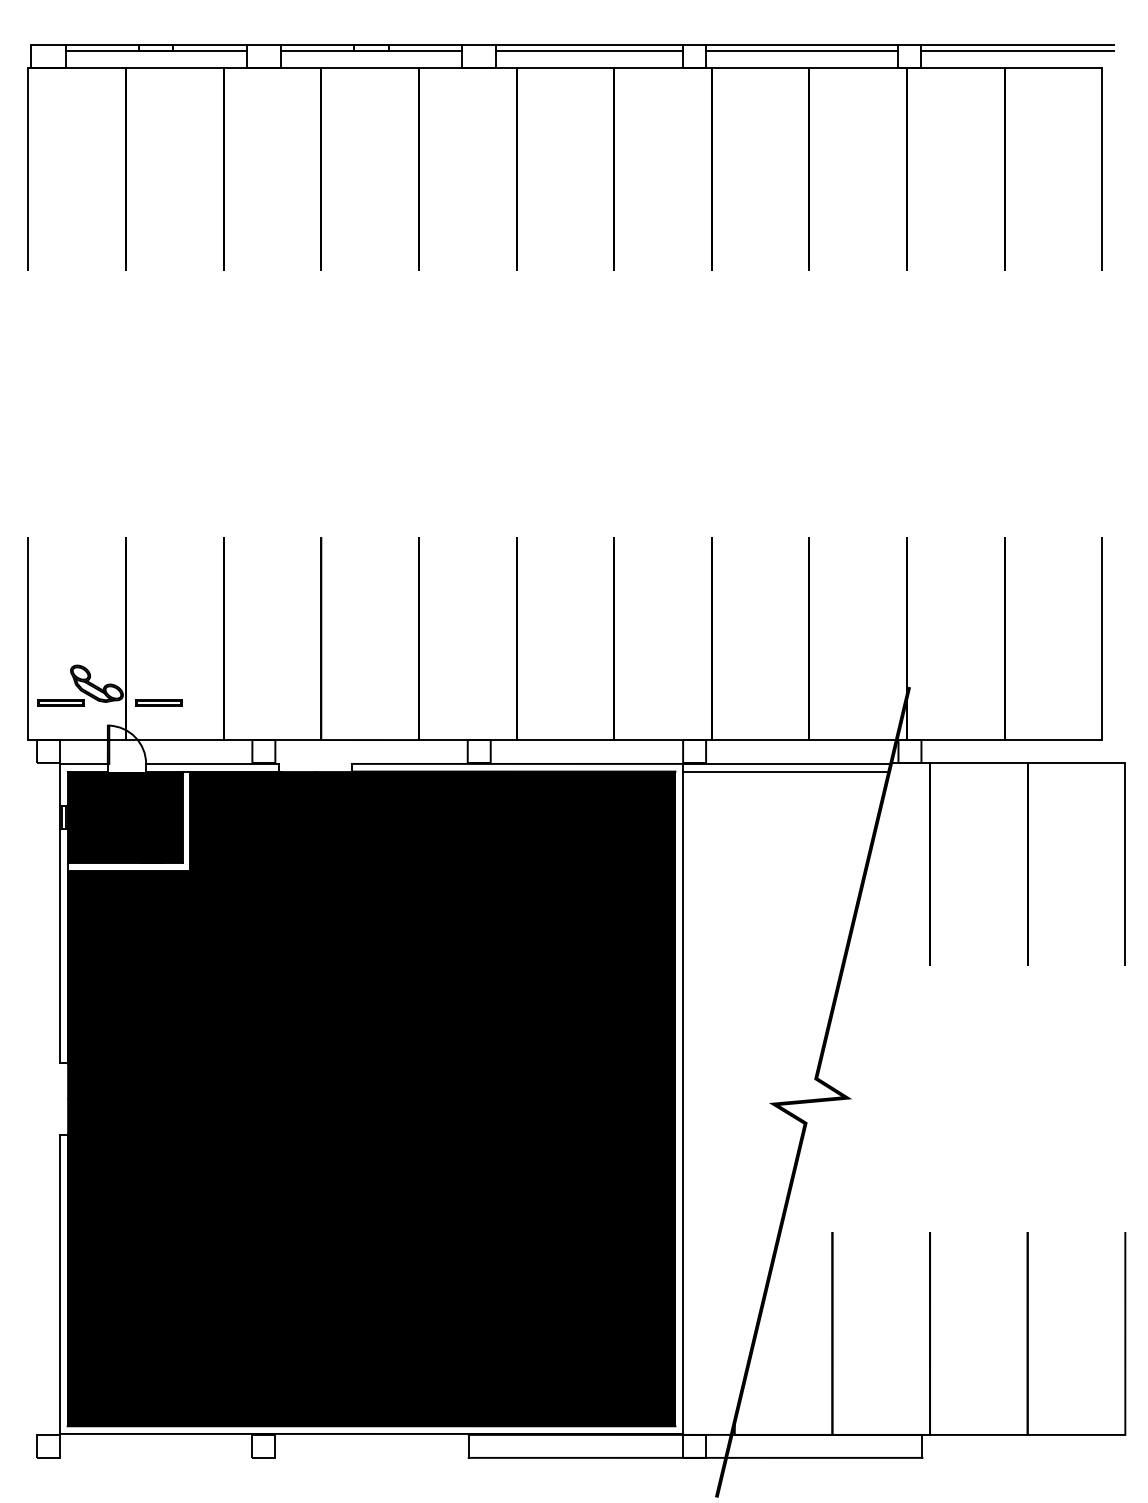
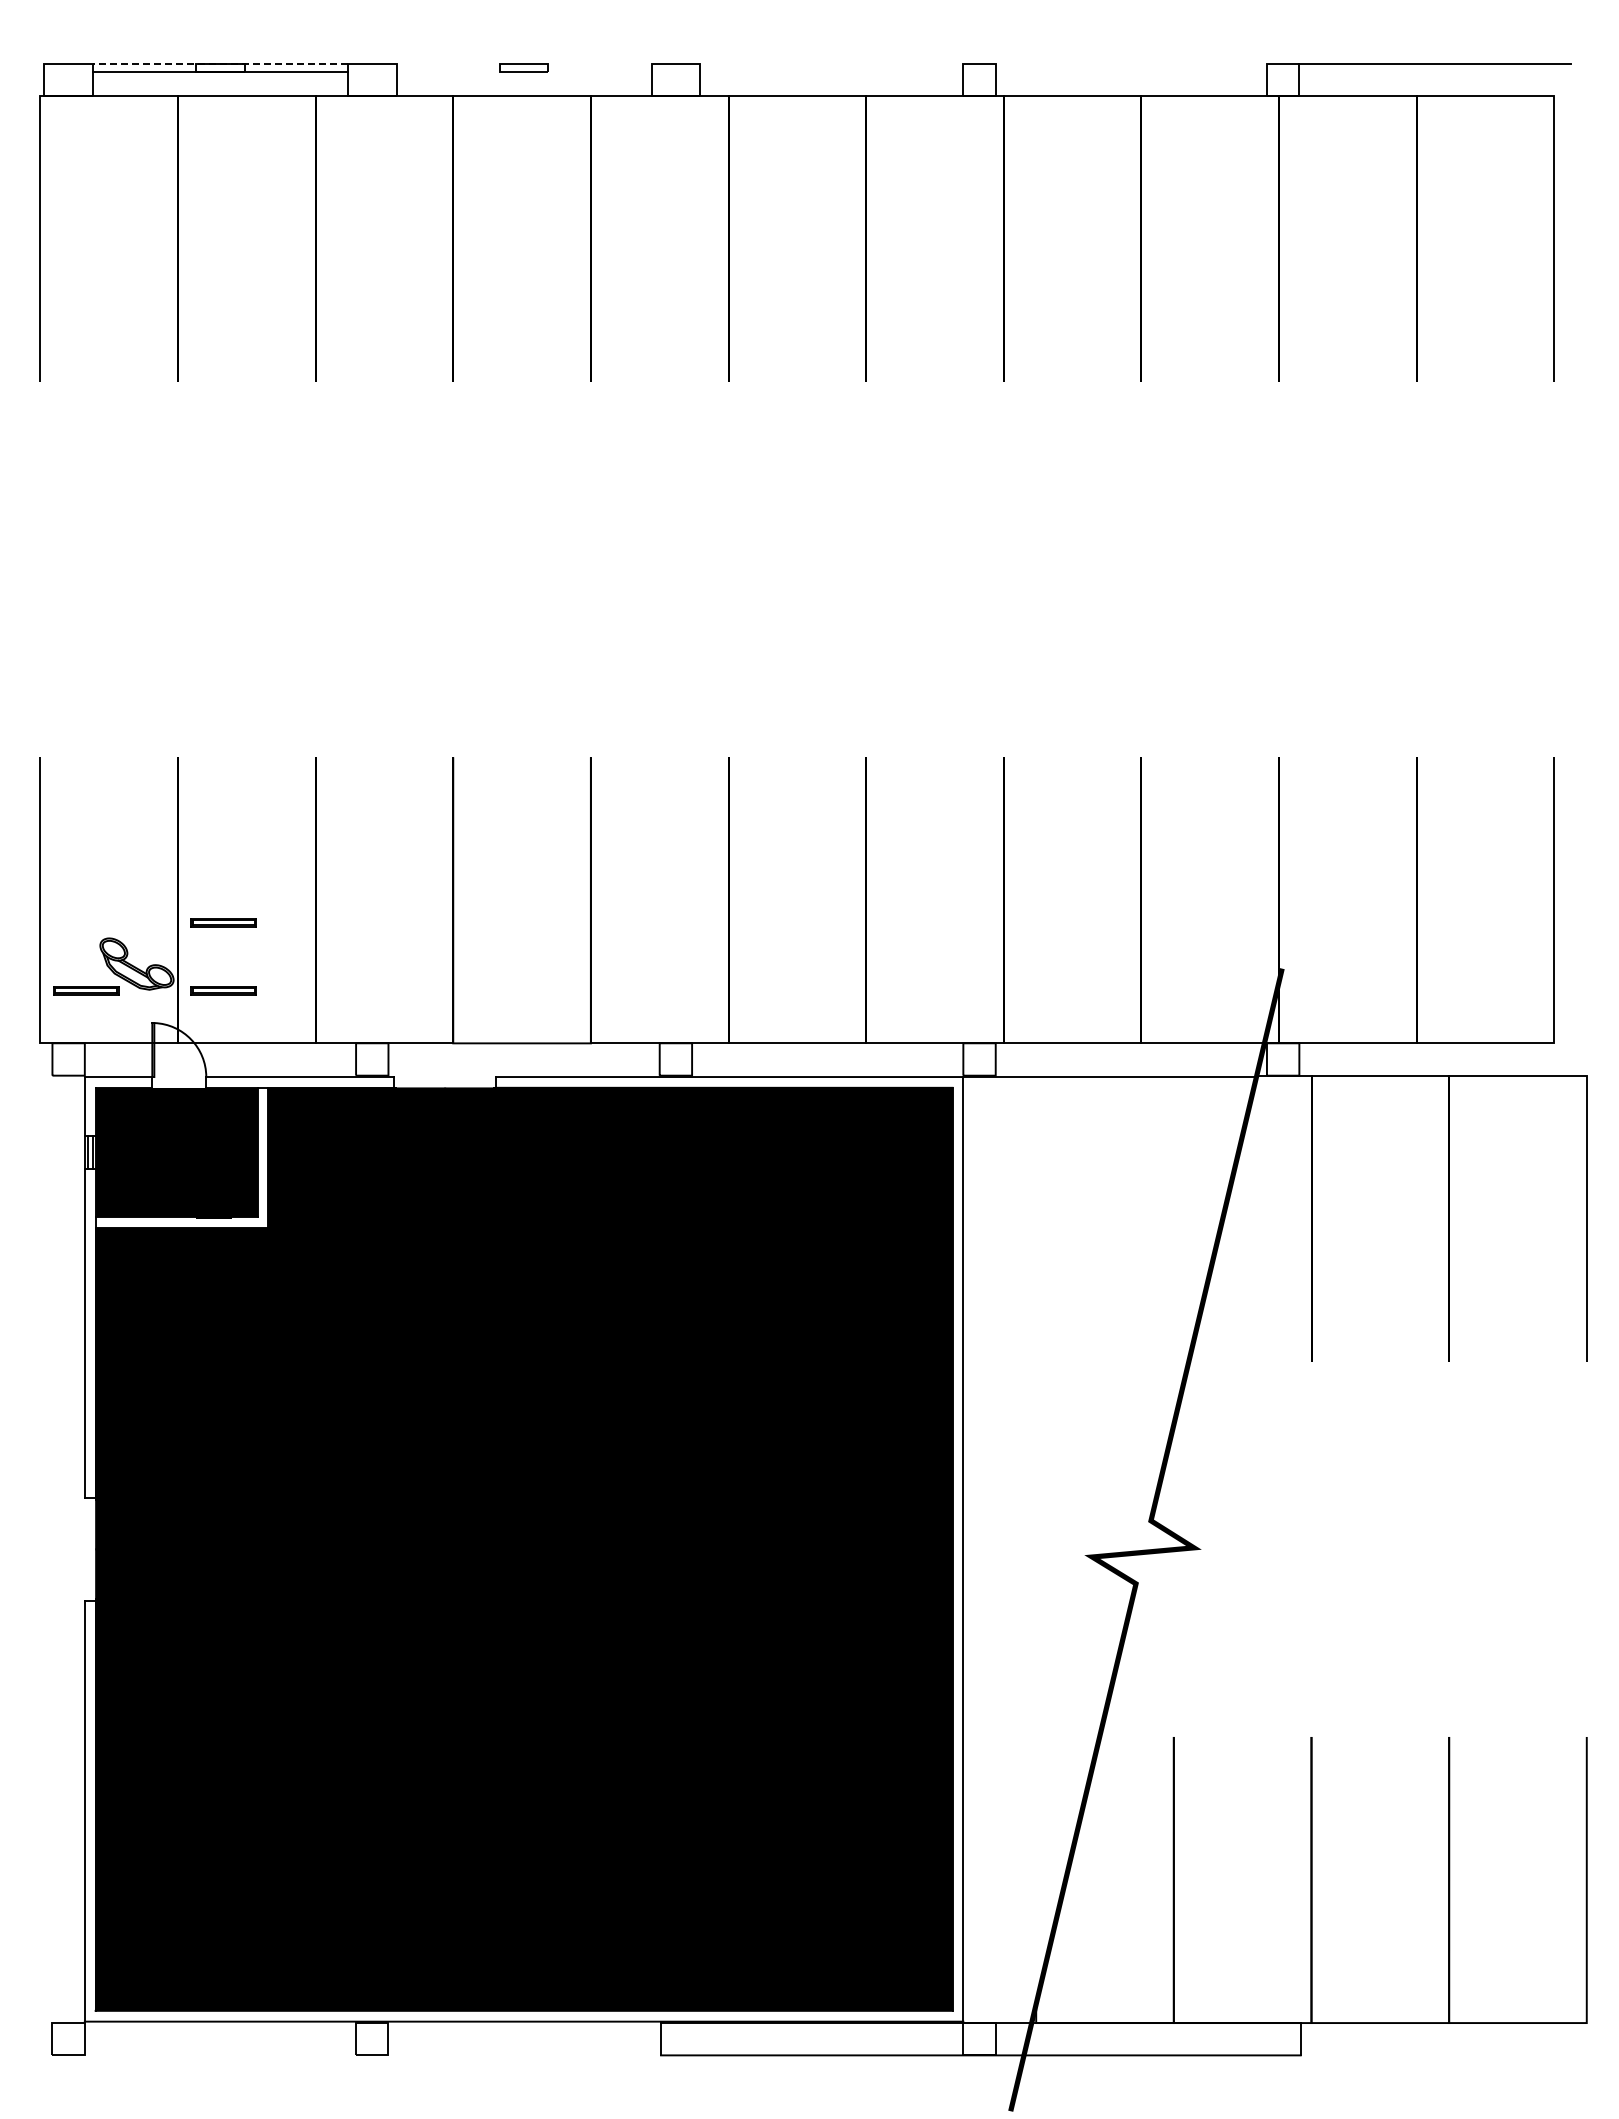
line: (156, 45) -> (220, 63), solid -> dashed
line: (371, 45) -> (523, 63), removed
line: (589, 45) -> (831, 63), removed
line: (801, 45) -> (1130, 63), removed
line: (371, 50) -> (523, 71), removed
line: (589, 50) -> (831, 71), removed
line: (801, 50) -> (1130, 71), removed
line: (1017, 50) -> (1434, 71), removed
part: (158, 654) -> (223, 922), added
line: (786, 771) -> (1108, 1087), removed

